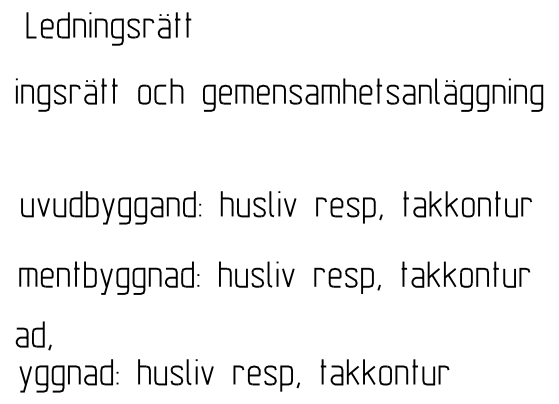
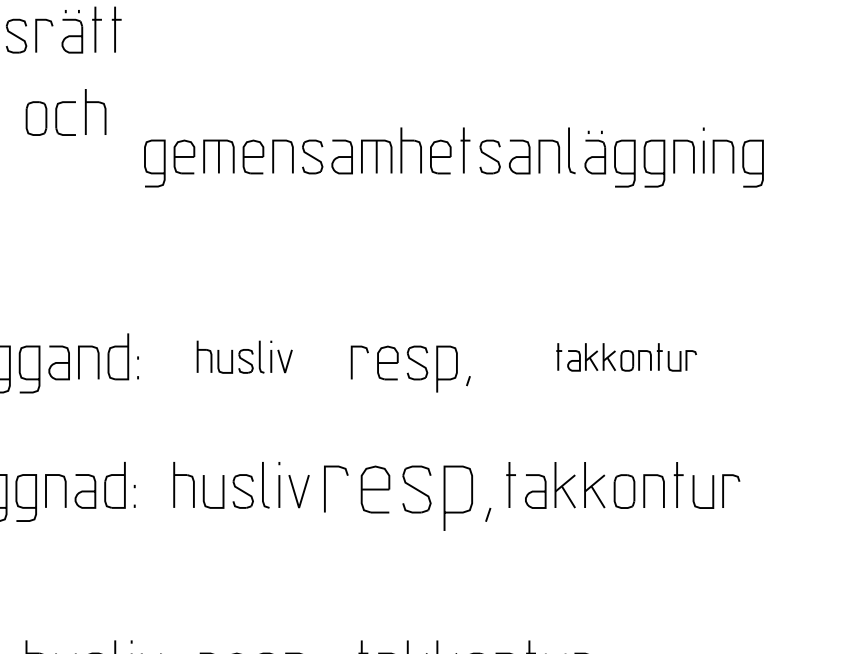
part: (160, 91) -> (65, 112), moved
part: (258, 204) -> (244, 357), size x0.7
part: (467, 204) -> (626, 357), size x0.6
part: (347, 280) -> (407, 496), size x1.4

